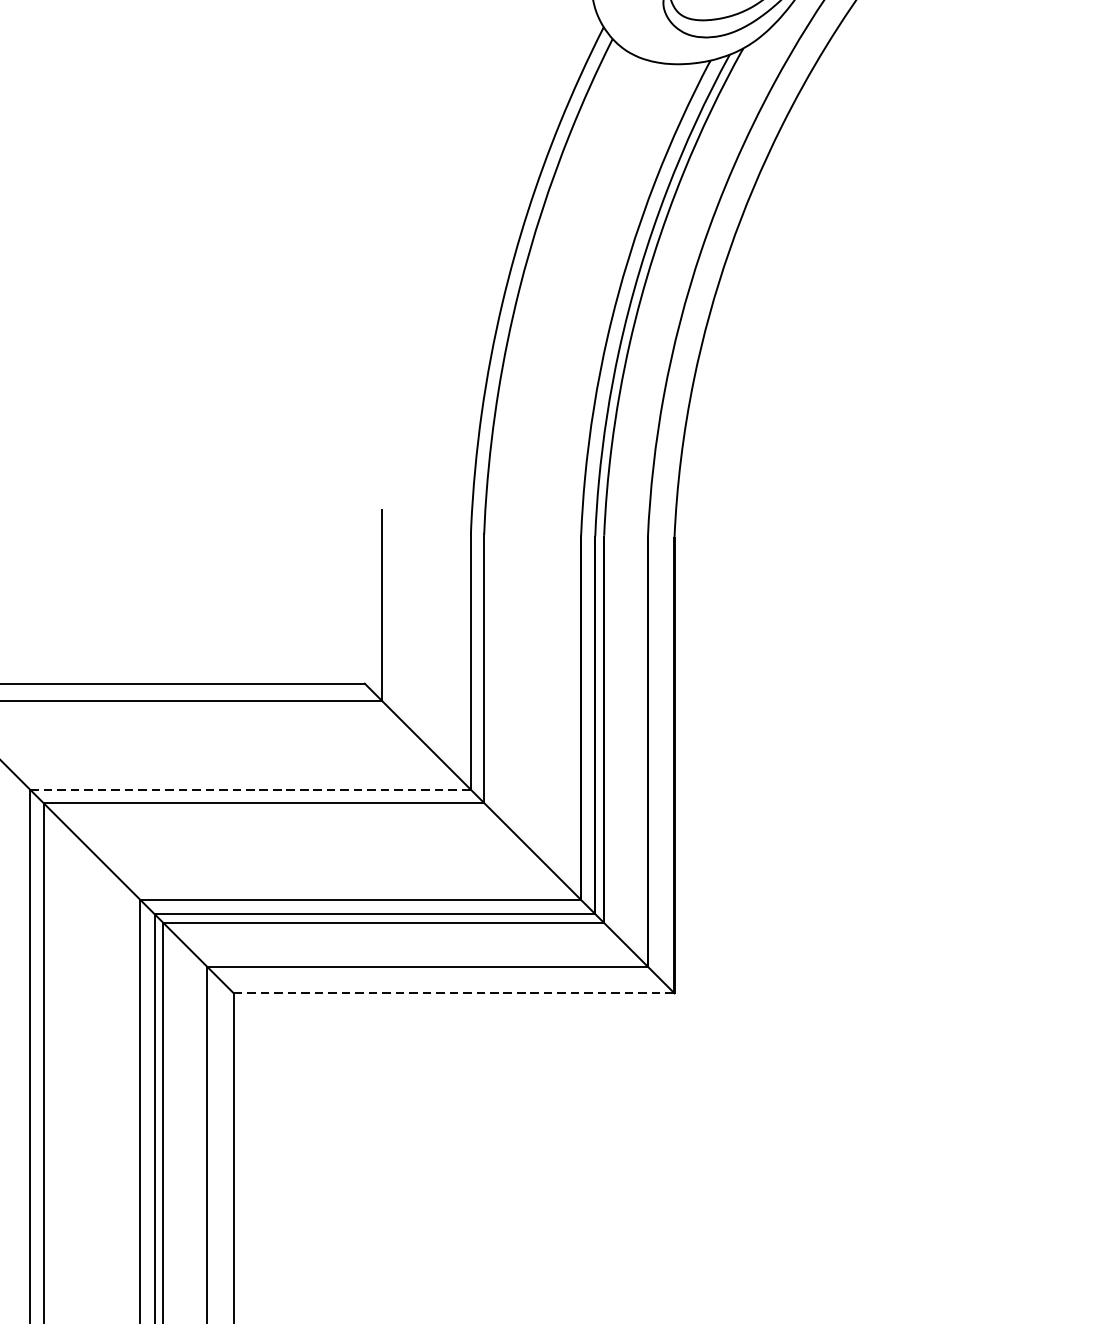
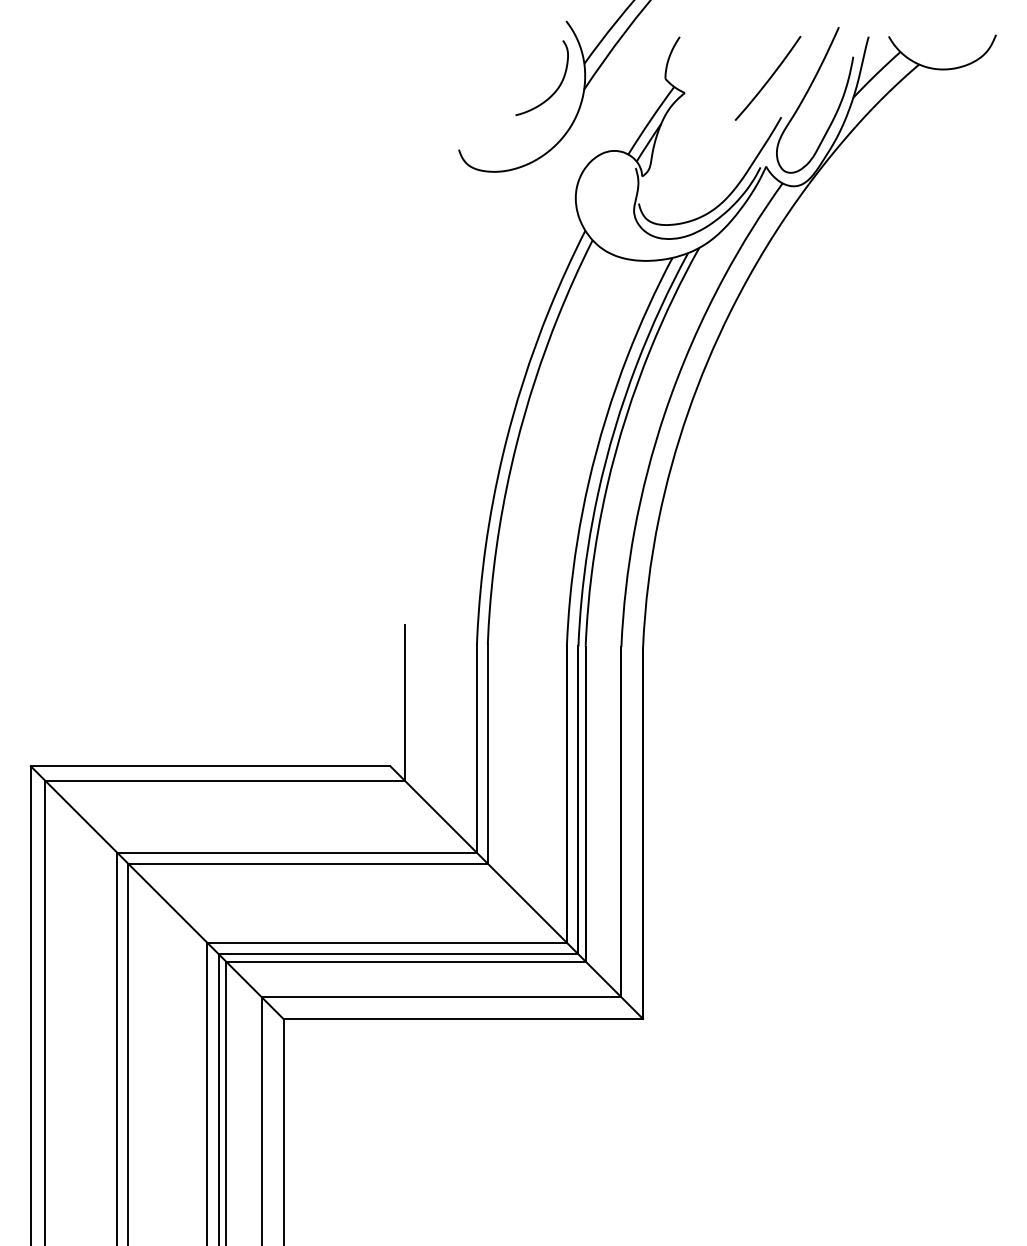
line: (250, 789) -> (297, 852), dashed -> solid
line: (454, 992) -> (463, 1018), dashed -> solid

